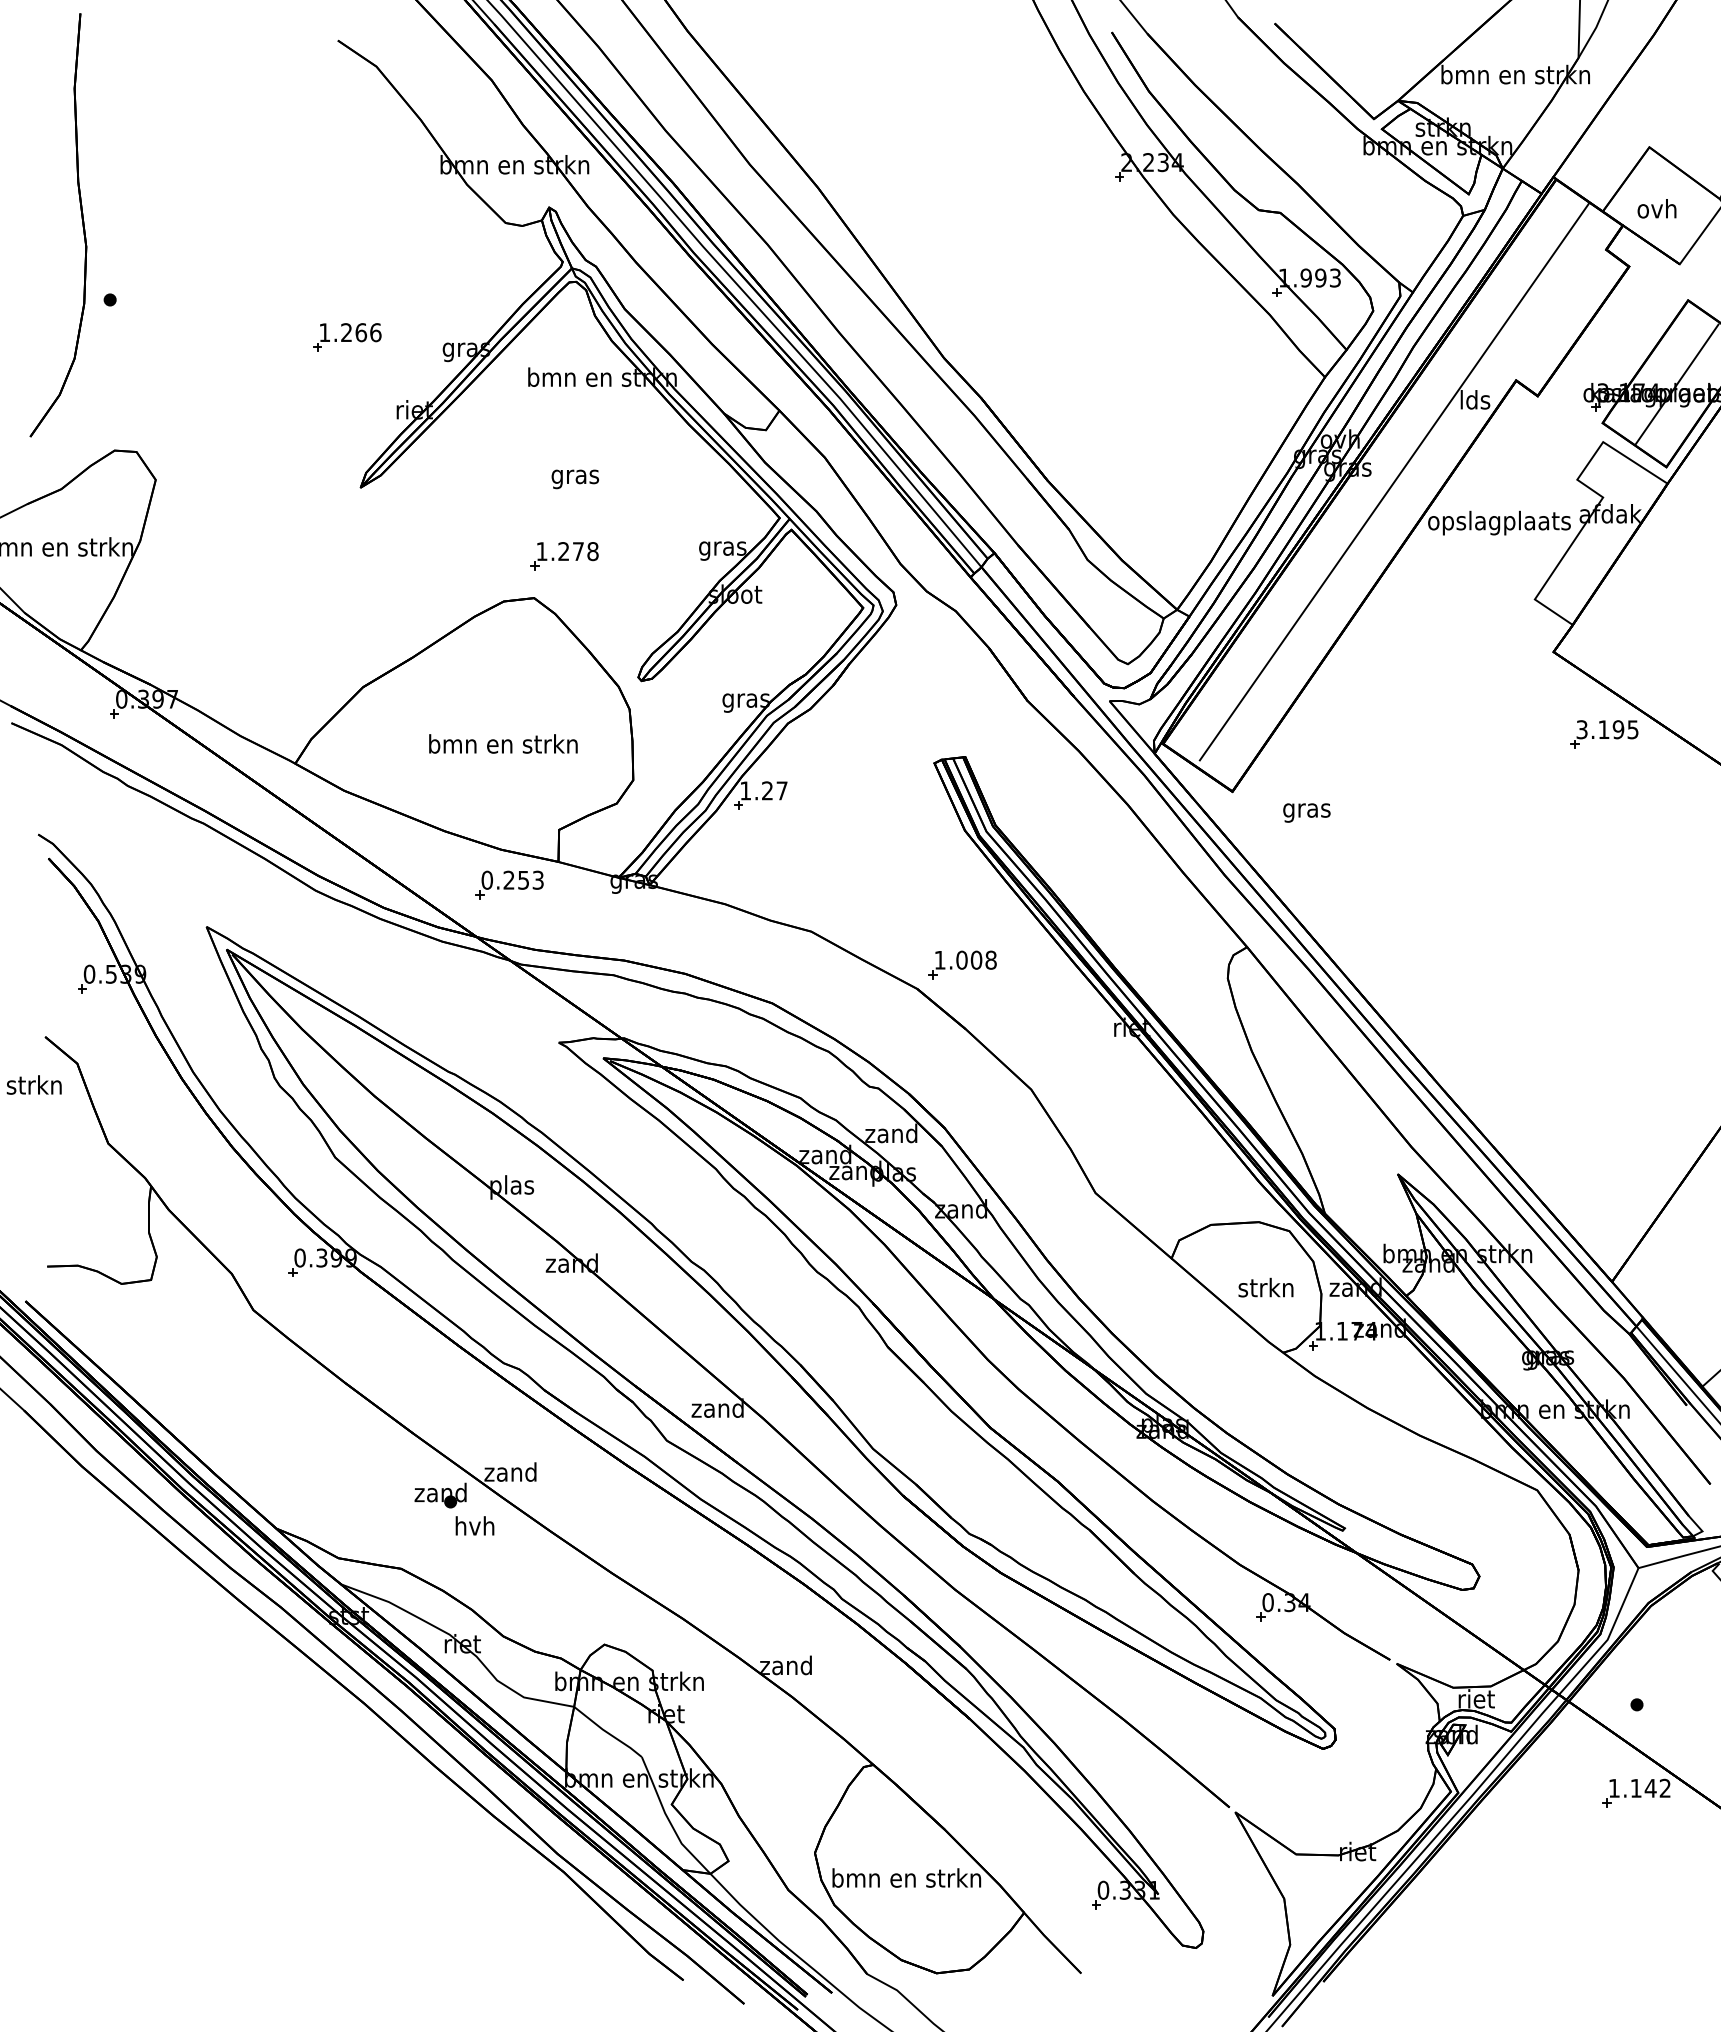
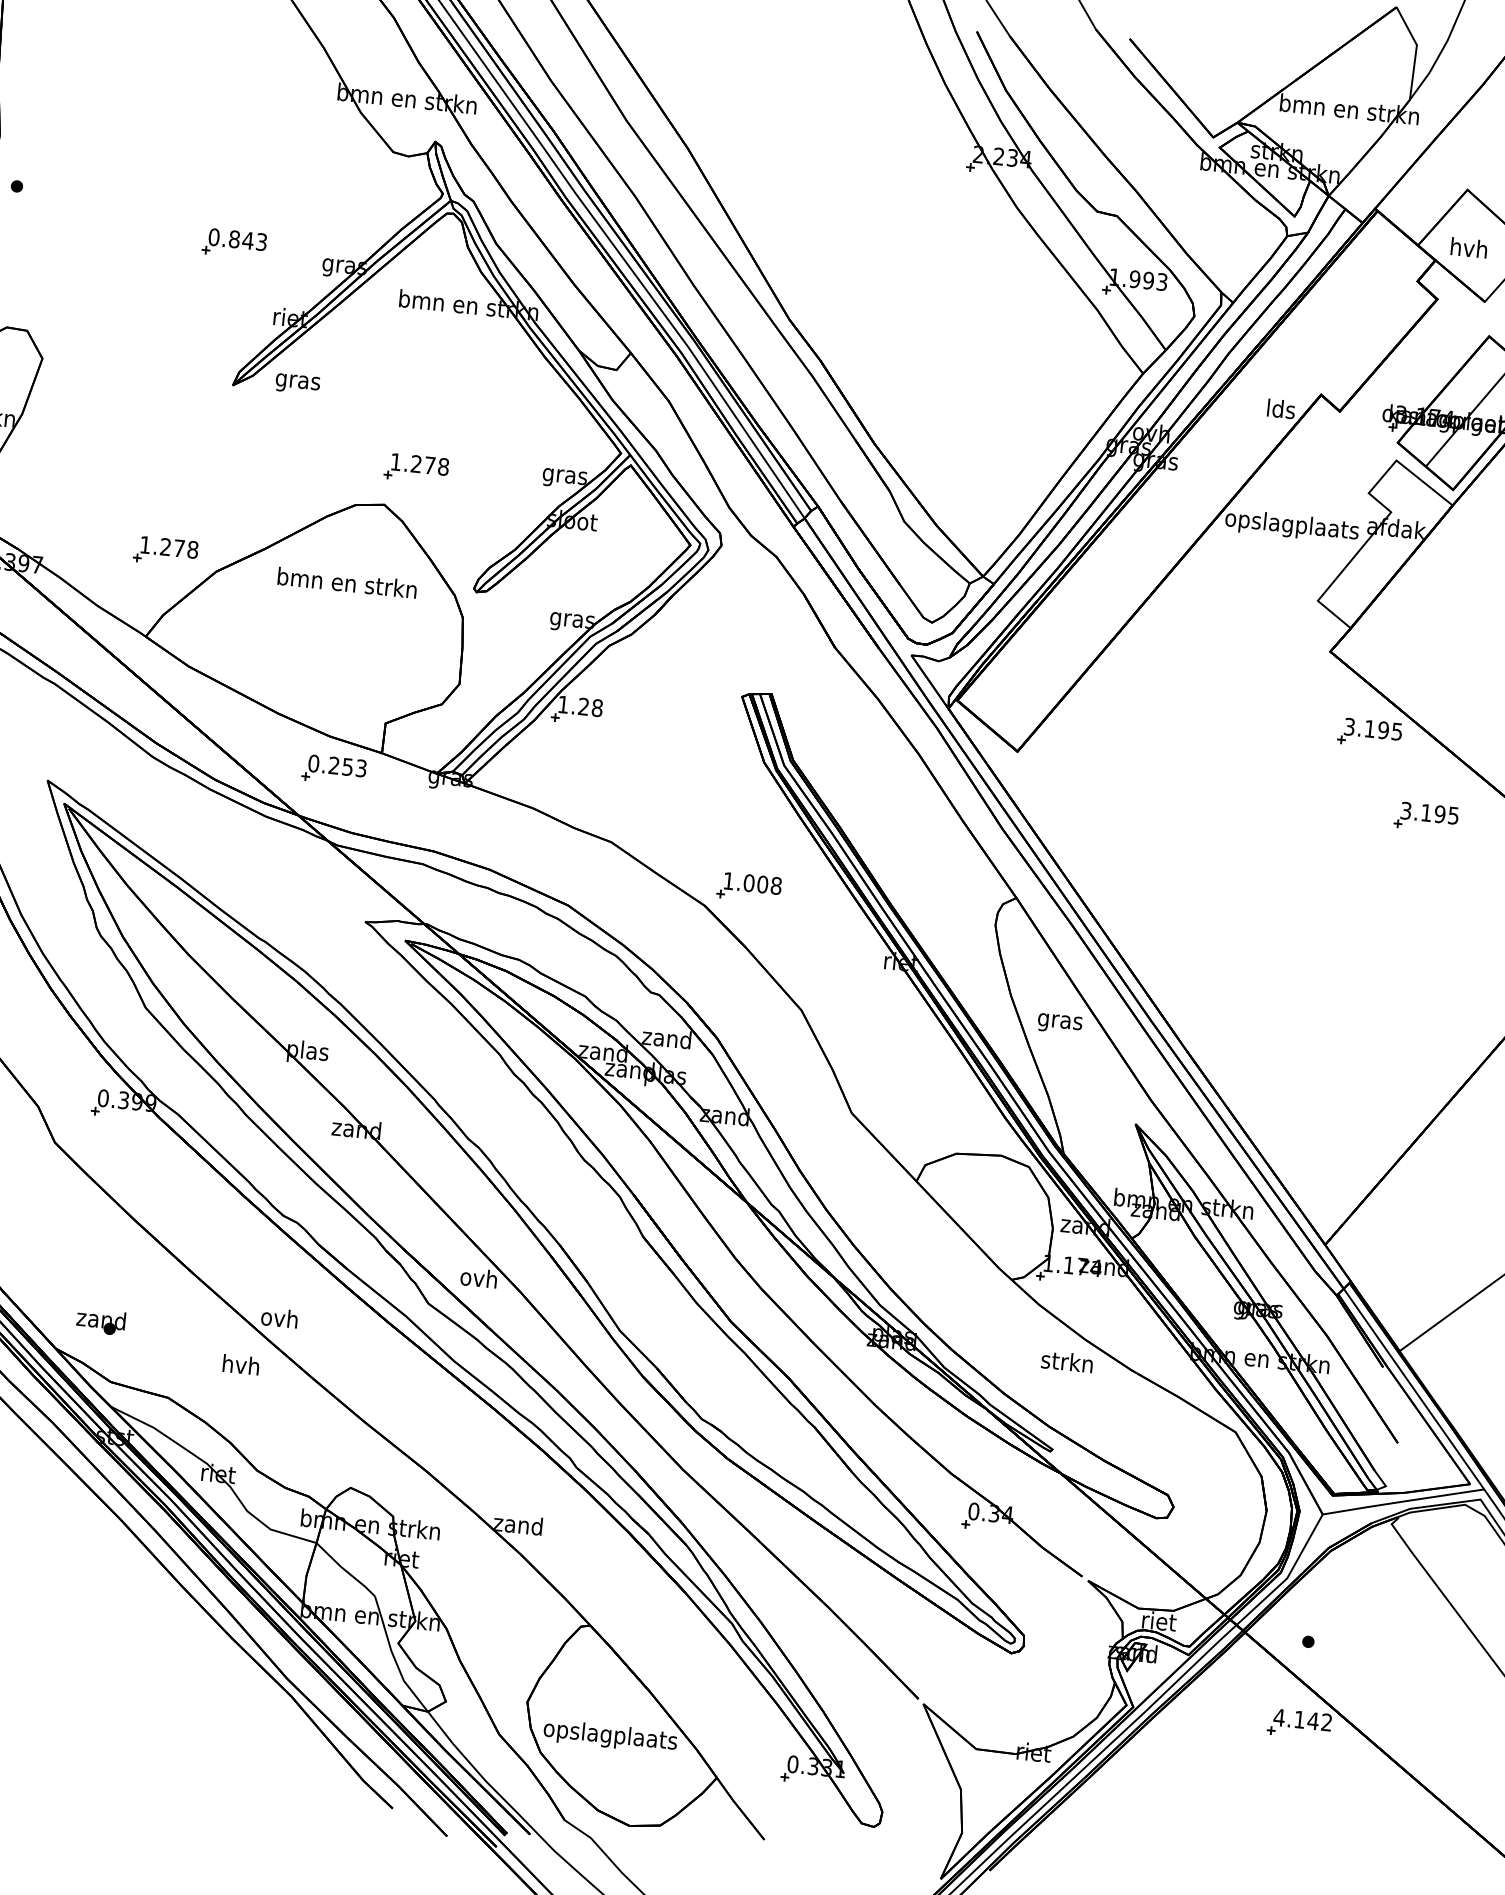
text: (1656, 208) -> (1468, 247), ovh -> hvh
text: (350, 332) -> (238, 239), 1.266 -> 0.843
text: (574, 479) -> (296, 384), moved
line: (1393, 481) -> (1197, 477), removed
part: (307, 671) -> (165, 551), added
text: (503, 743) -> (347, 582), moved
text: (781, 790) -> (596, 707), 1.27 -> 1.28
text: (1306, 812) -> (1059, 1023), moved
part: (1673, 817) -> (1426, 817), added
text: (1265, 1287) -> (1066, 1361), moved
text: (717, 1407) -> (478, 1277), zand -> ovh
text: (510, 1471) -> (279, 1317), zand -> ovh
part: (440, 1495) -> (100, 1321), moved
text: (1614, 1788) -> (1279, 1717), 1.142 -> 4.142
text: (906, 1880) -> (610, 1736), bmn en strkn -> opslagplaats

